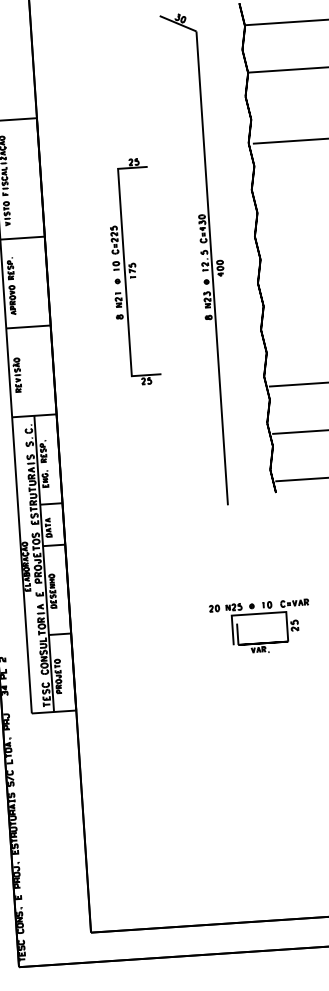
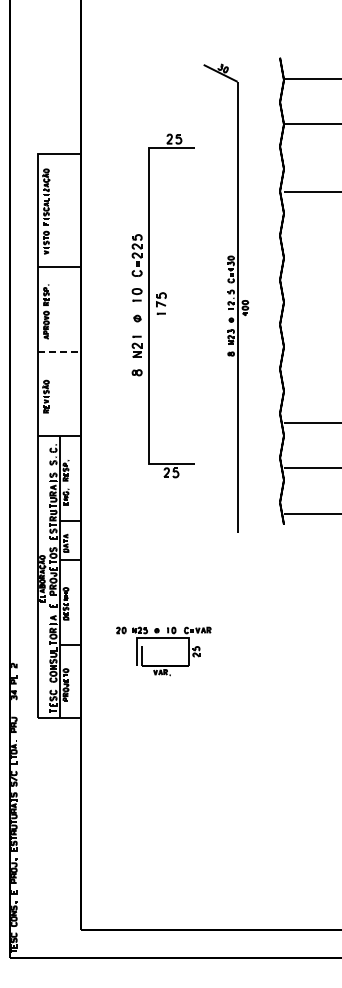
part: (133, 272) -> (162, 306), size x1.6
line: (29, 326) -> (60, 351), solid -> dashed
part: (259, 614) -> (163, 638), moved

